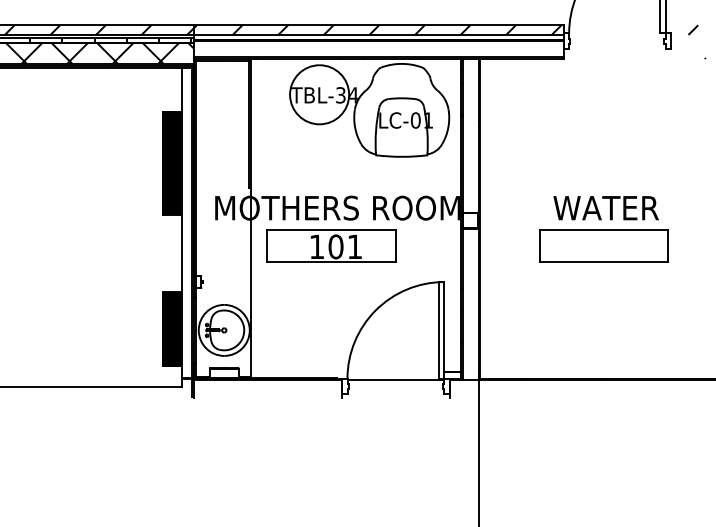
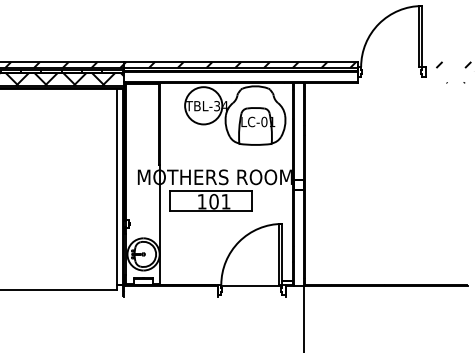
part: (603, 229) -> (382, 190), removed
hatch: (171, 238) -> (110, 196), removed

